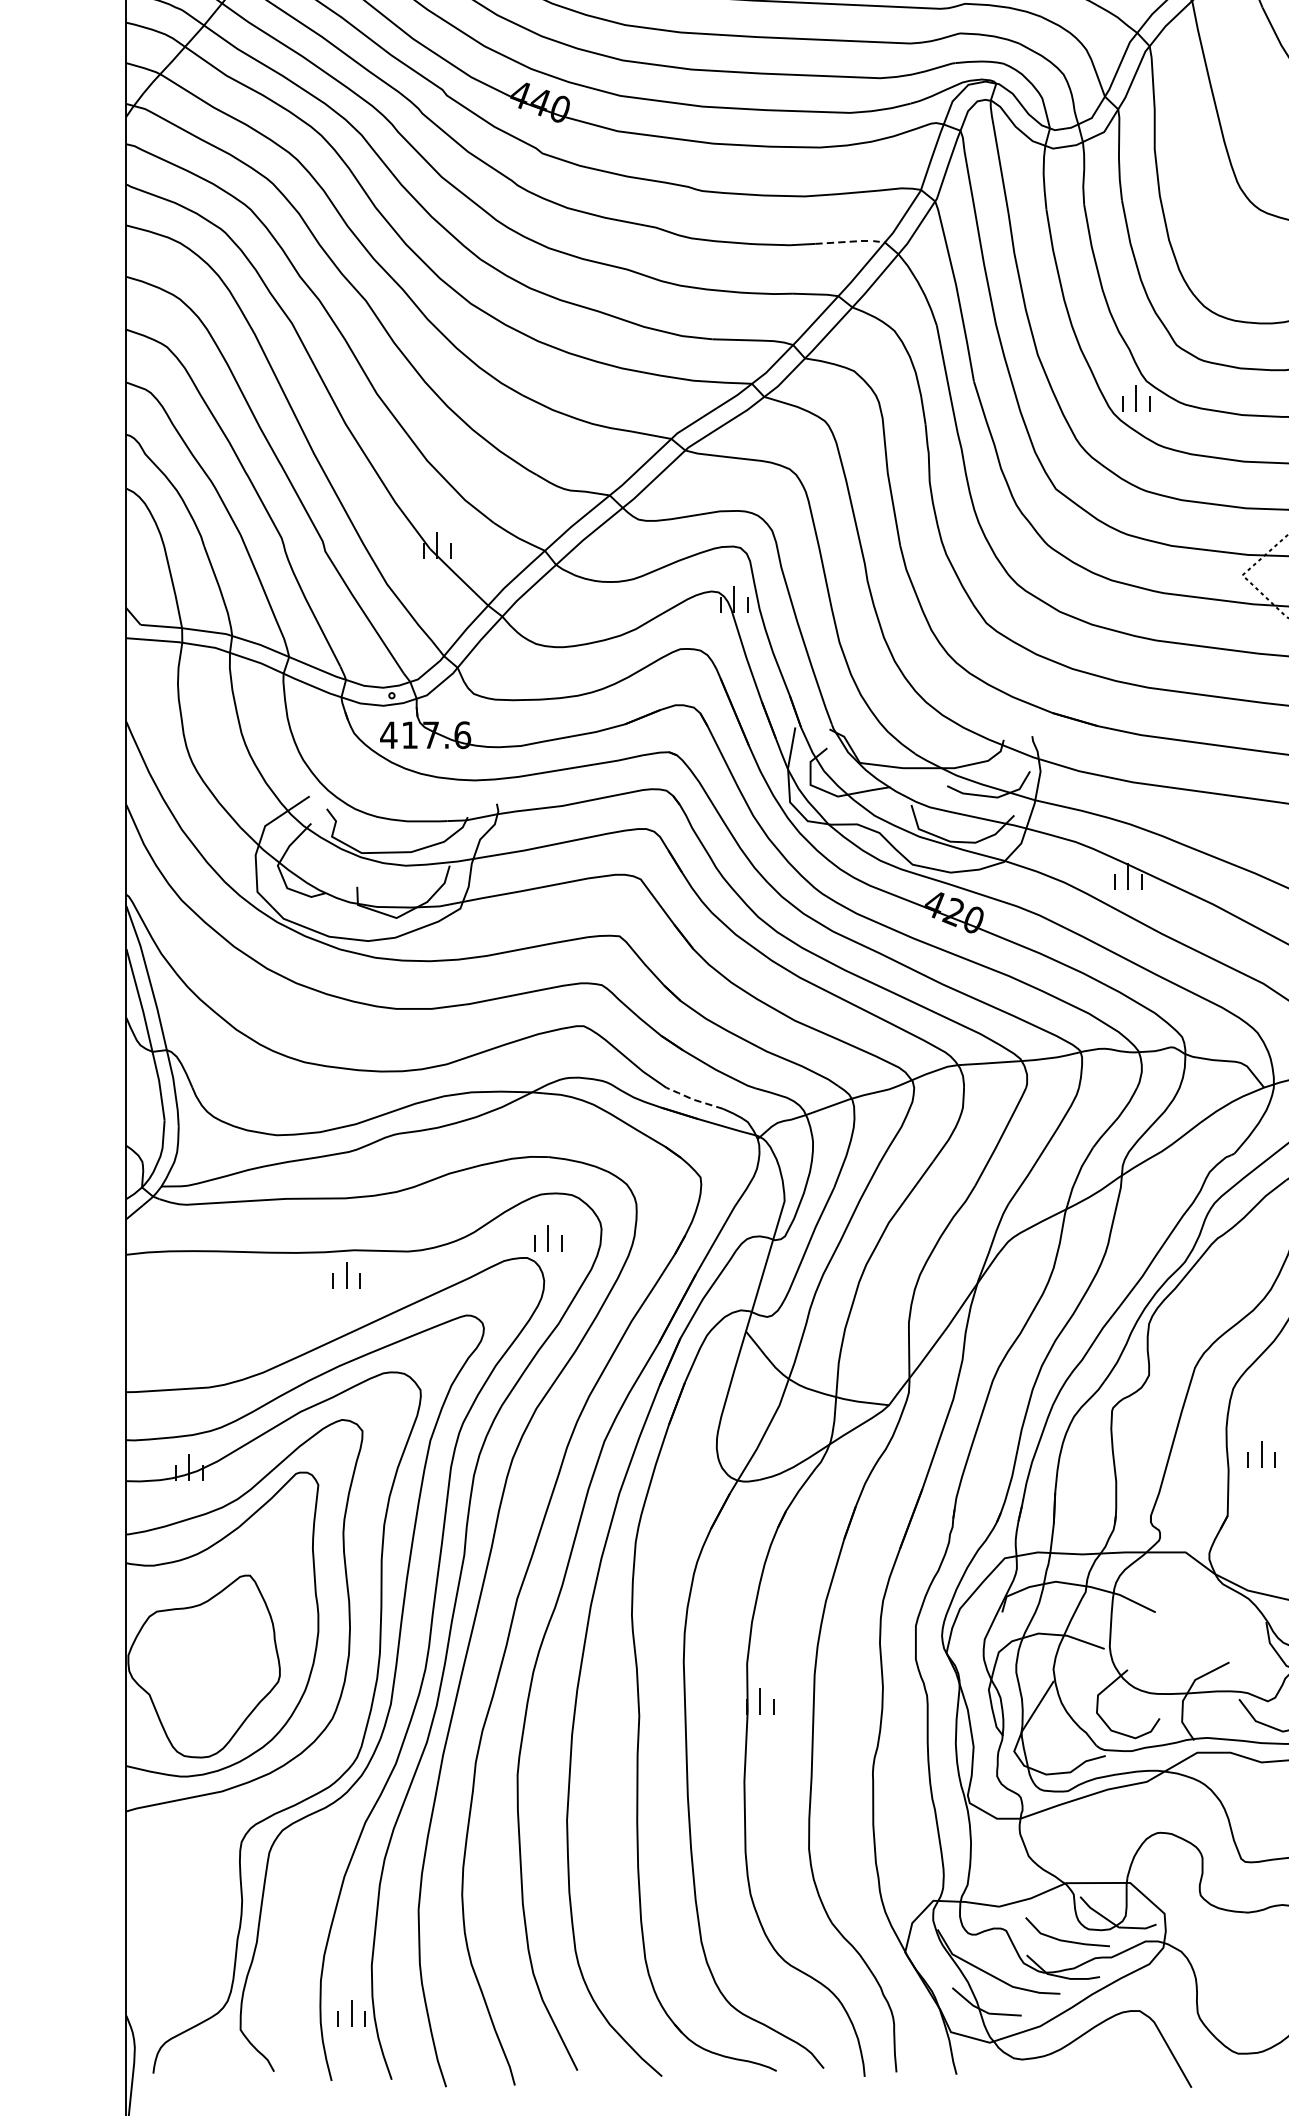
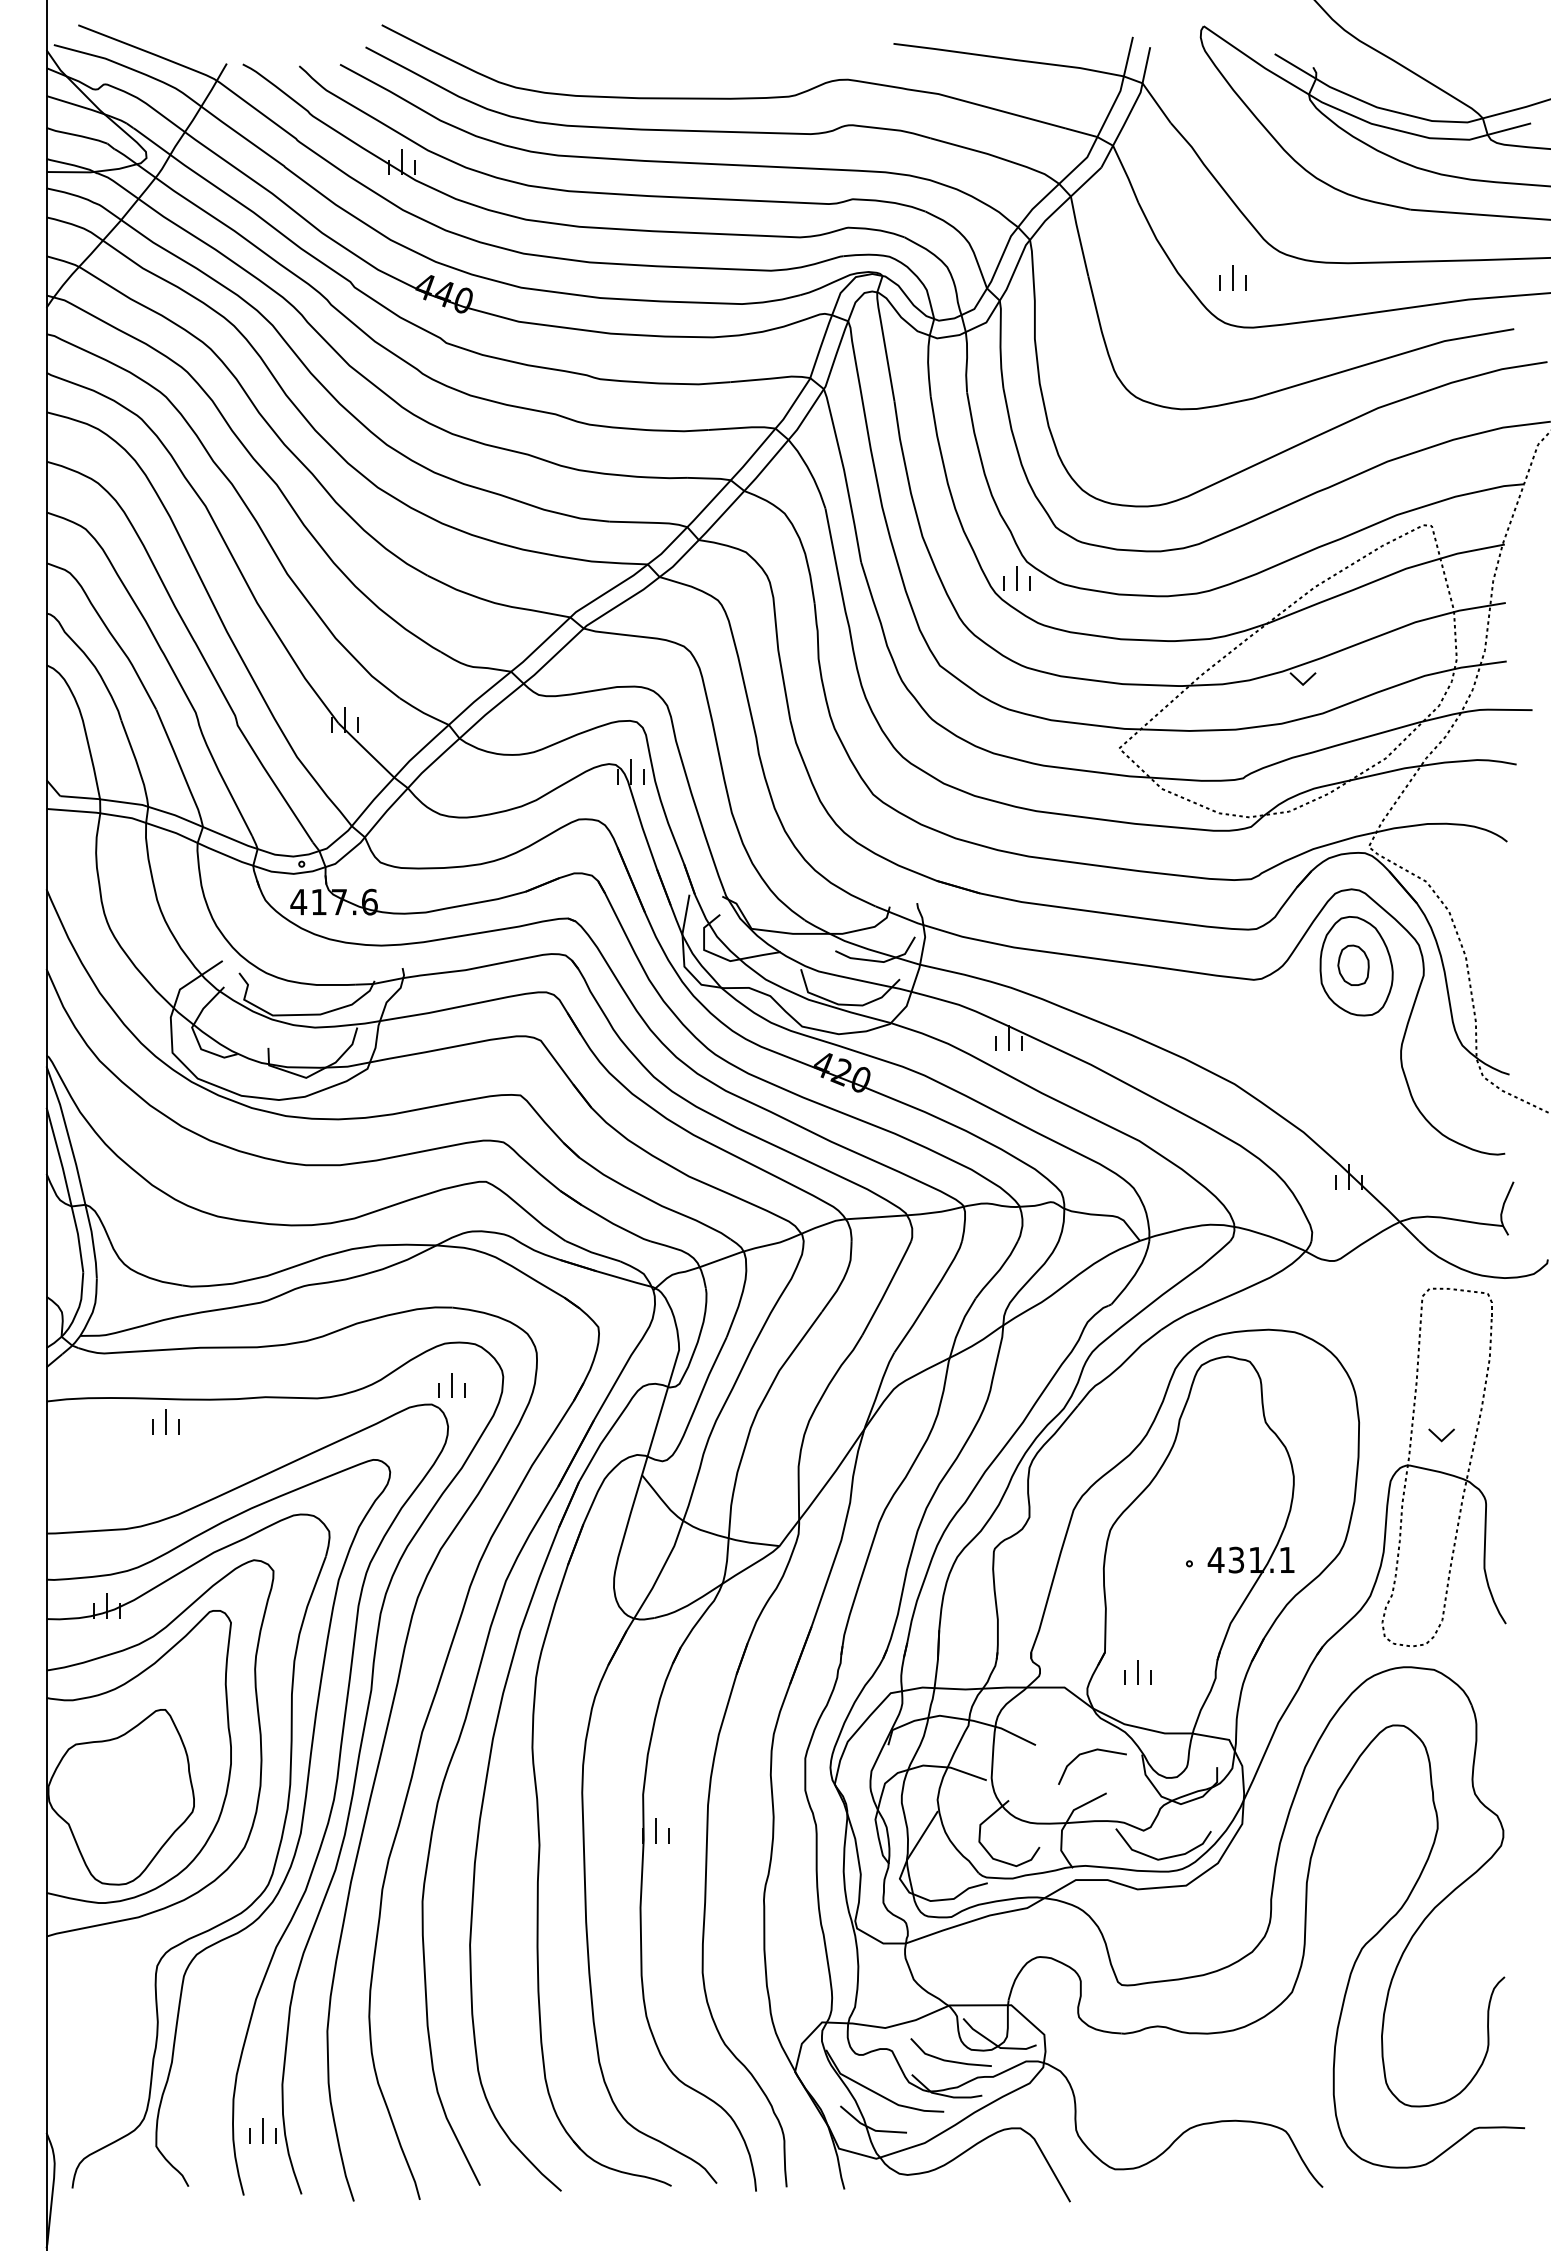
line: (851, 241) -> (743, 427), dashed -> solid
line: (693, 1099) -> (591, 1252), dashed -> solid
part: (345, 1275) -> (165, 1421), moved
part: (1261, 1454) -> (1137, 1672), moved
line: (1209, 1621) -> (1087, 1753), added

